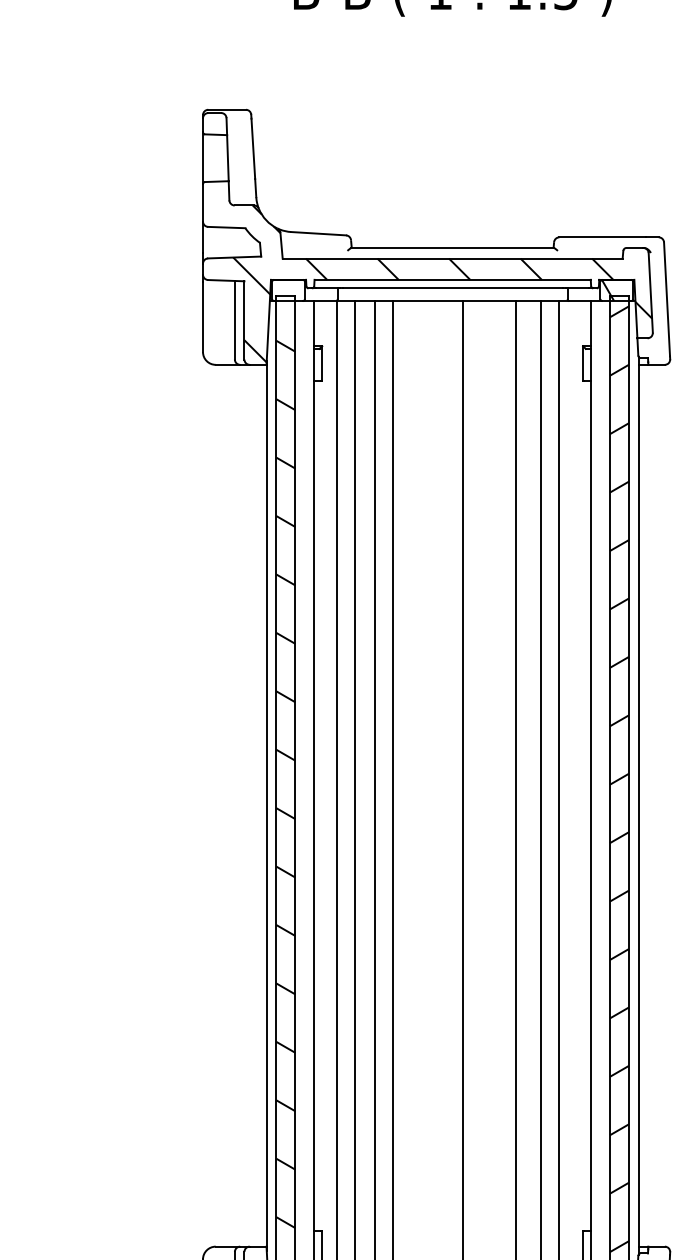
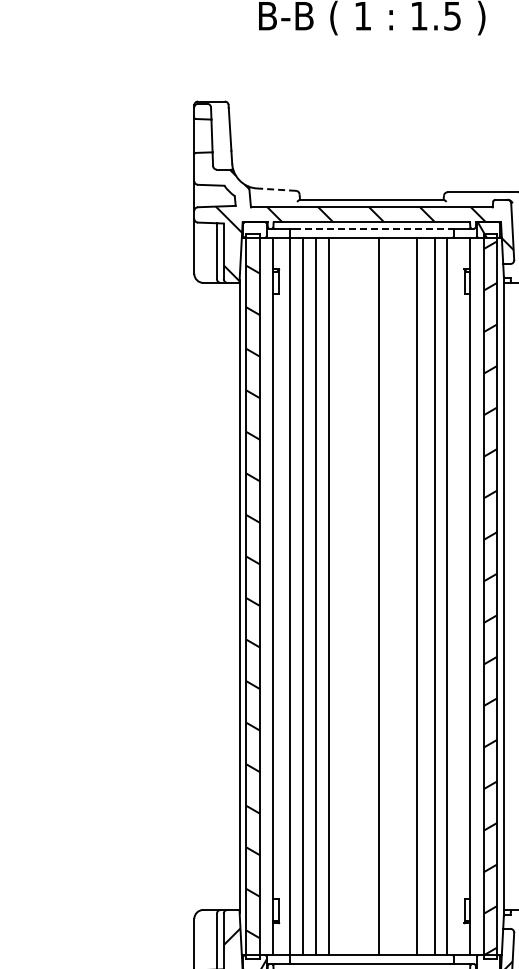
line: (318, 233) -> (276, 189), solid -> dashed
line: (453, 288) -> (372, 228), solid -> dashed

